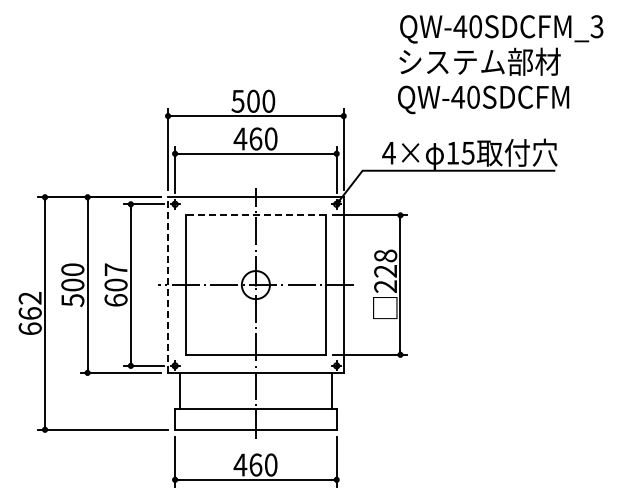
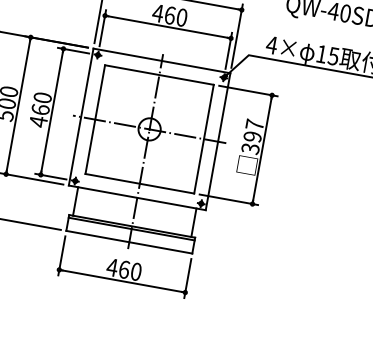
line: (255, 215) -> (159, 75), dashed -> solid
text: (385, 271) -> (252, 137), 228 -> 397
text: (115, 285) -> (40, 110), 607 -> 460
line: (168, 285) -> (81, 117), dashed -> solid
line: (255, 412) -> (131, 228), added

